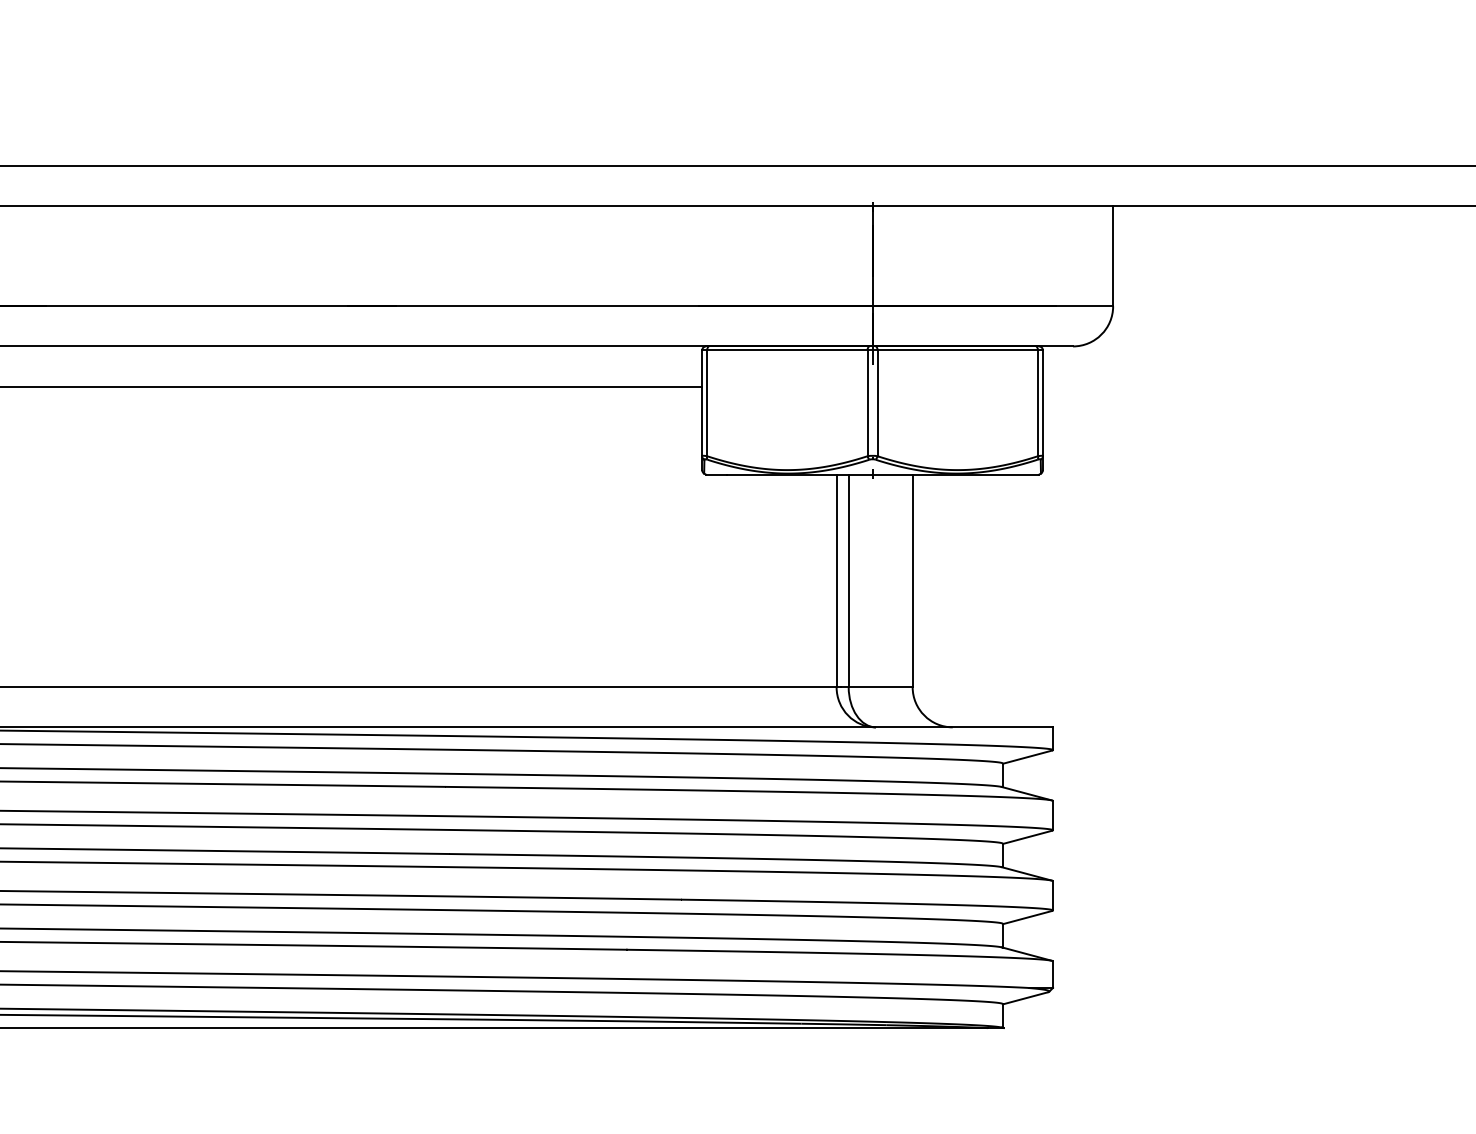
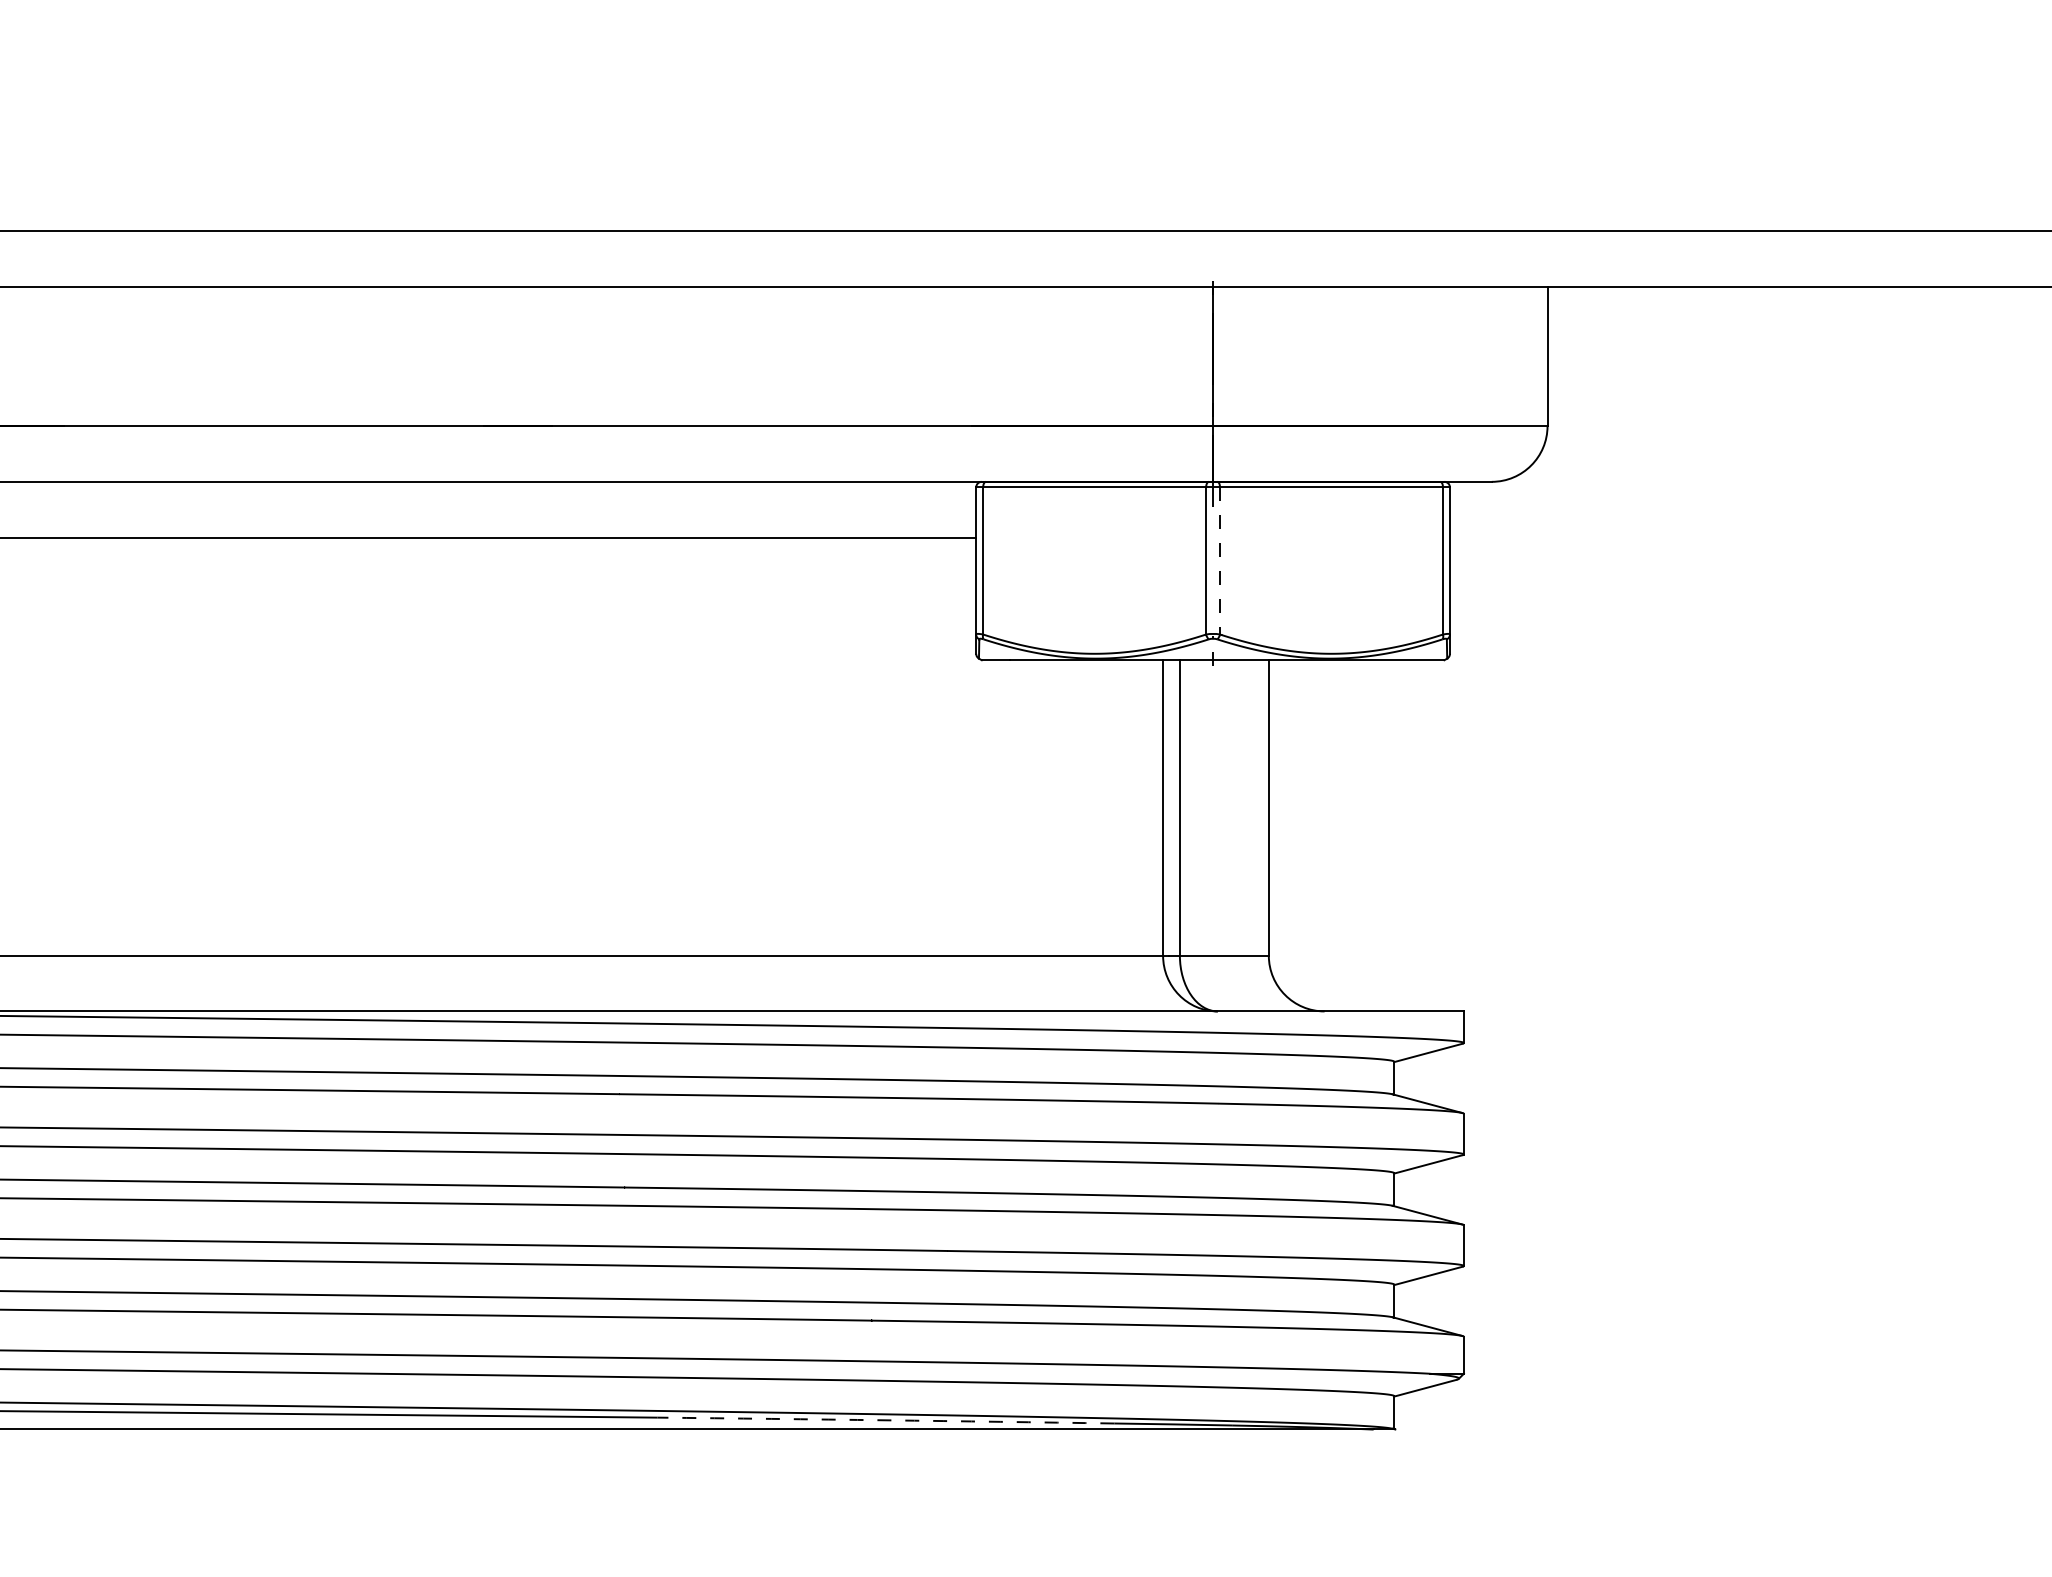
line: (877, 402) -> (1220, 560), solid -> dashed
arc: (636, 1021) -> (885, 1420), solid -> dashed

